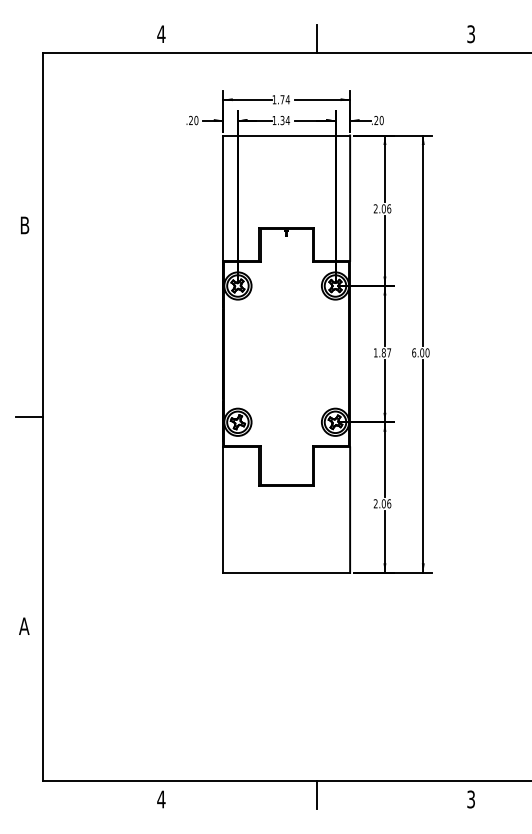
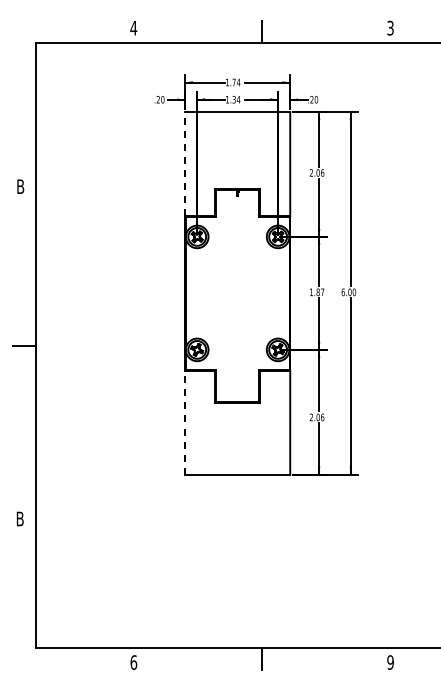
line: (223, 198) -> (185, 164), solid -> dashed
line: (223, 509) -> (185, 422), solid -> dashed
text: (23, 625) -> (19, 518), A -> B
text: (161, 799) -> (133, 662), 4 -> 6
text: (471, 799) -> (390, 662), 3 -> 9

